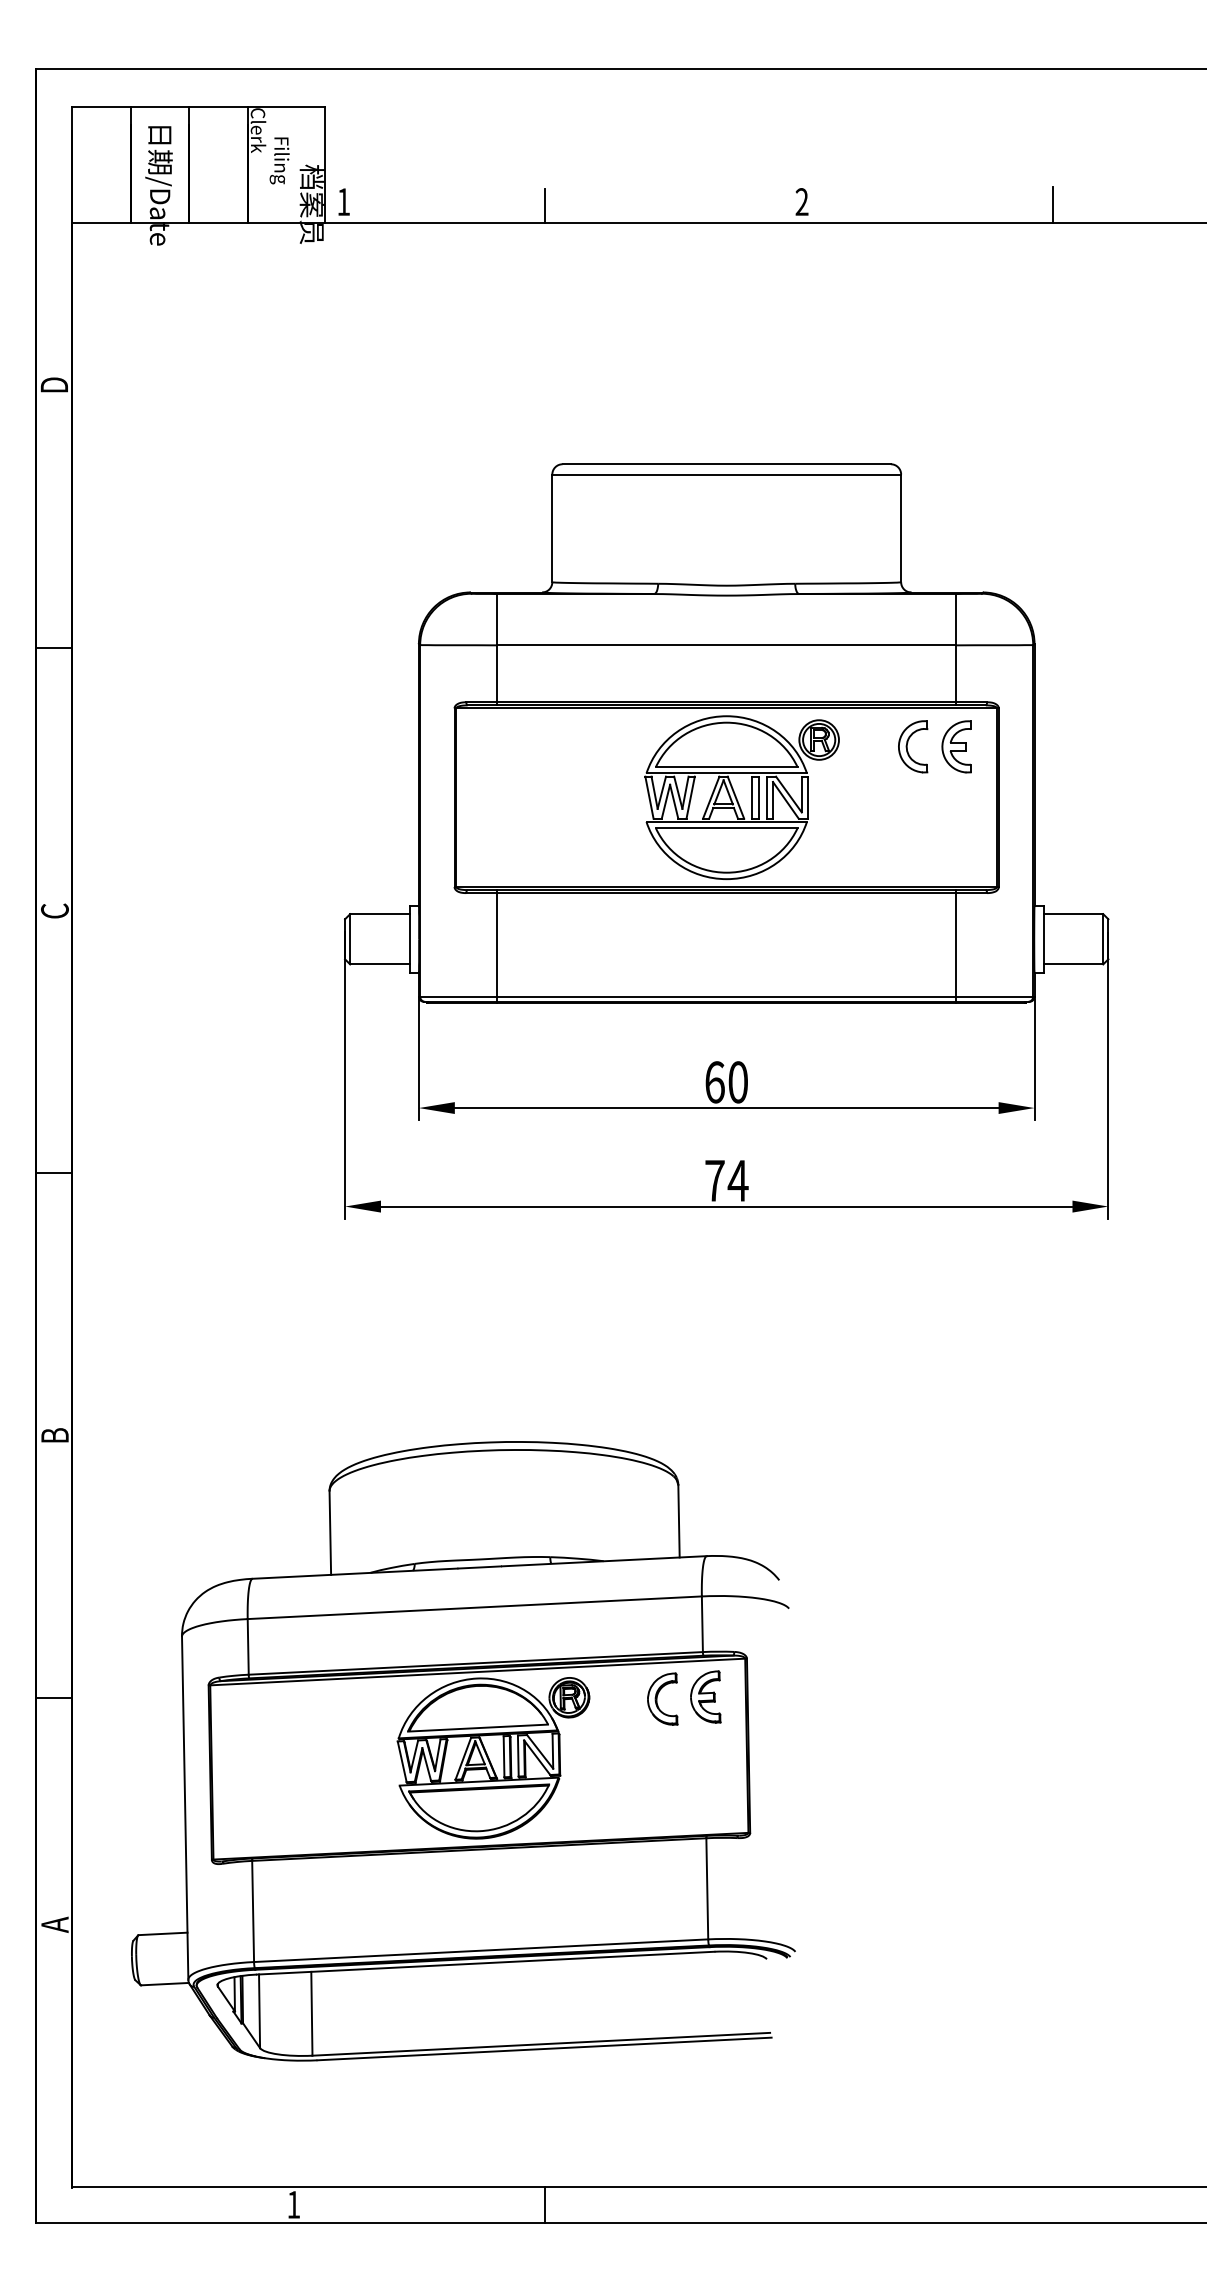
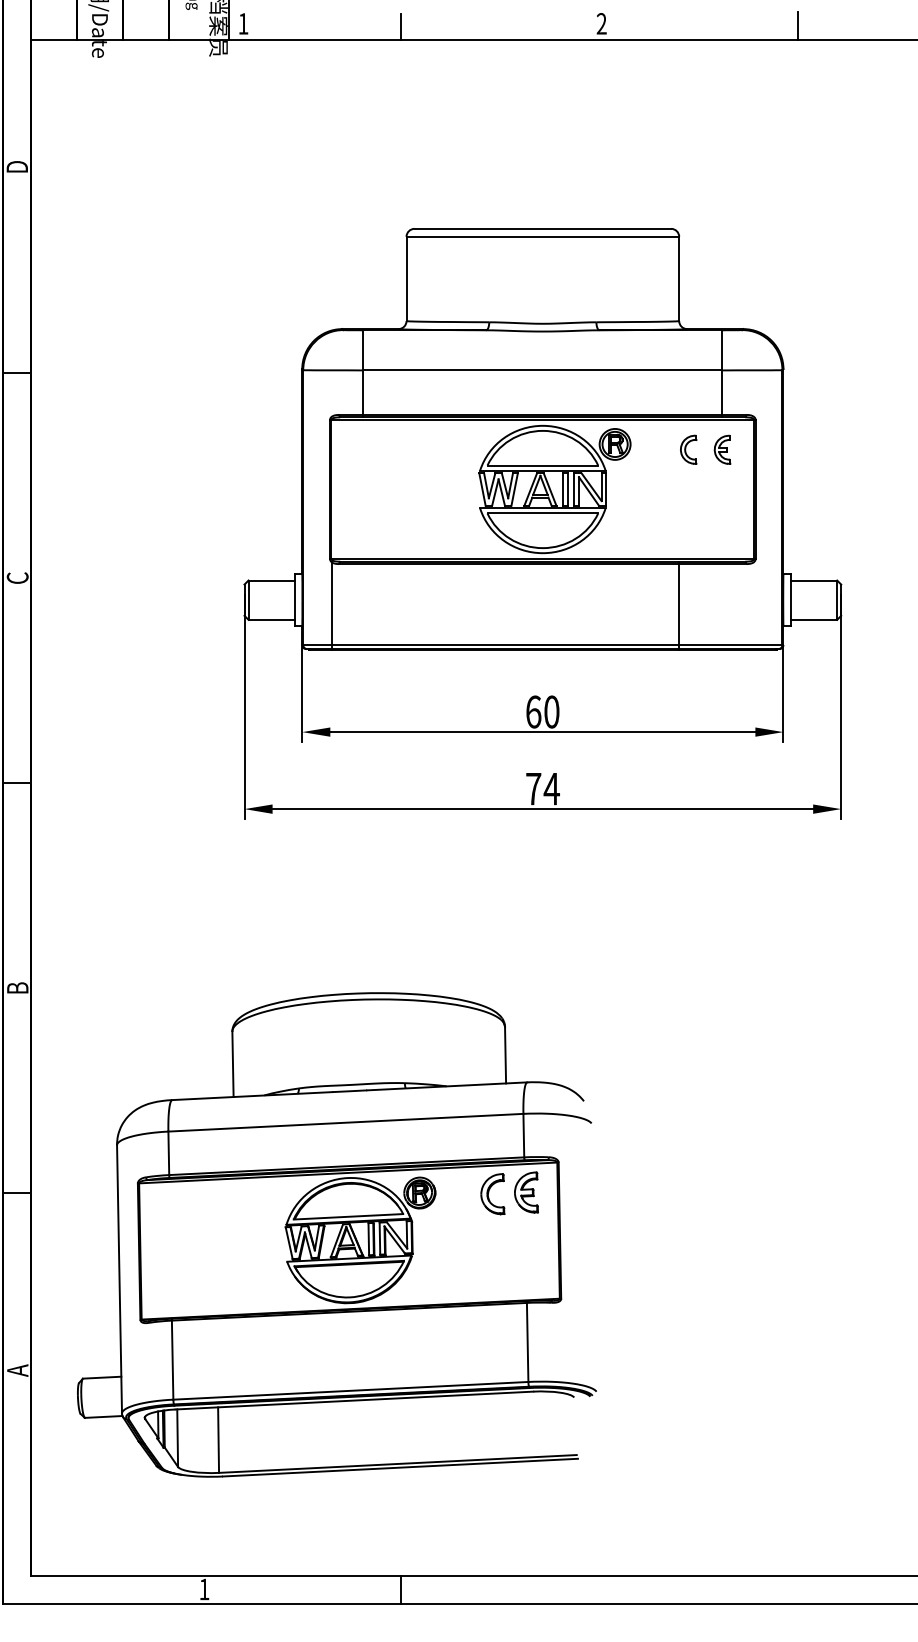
part: (913, 746) -> (688, 449), size x0.7
part: (956, 746) -> (722, 449), size x0.7
line: (497, 946) -> (332, 605), moved
line: (956, 946) -> (678, 605), moved

